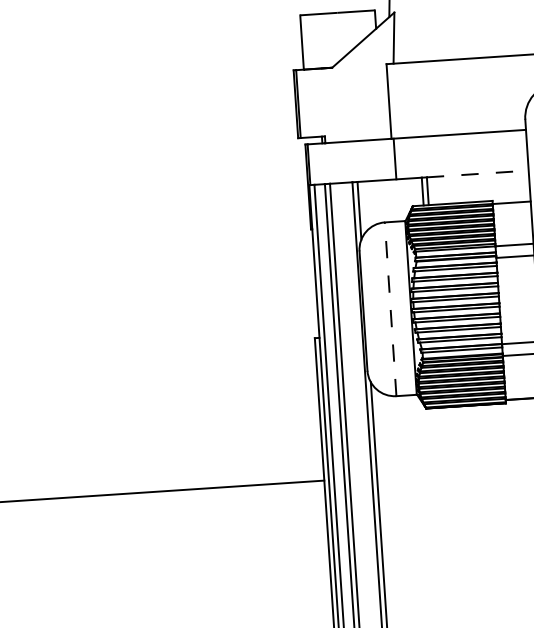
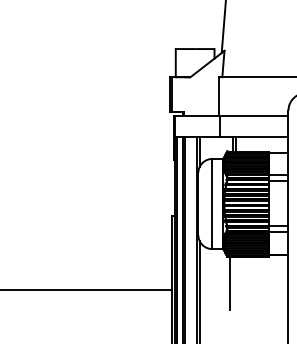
line: (478, 174) -> (262, 137), dashed -> solid
line: (390, 308) -> (212, 203), dashed -> solid
line: (435, 458) -> (230, 282), added

